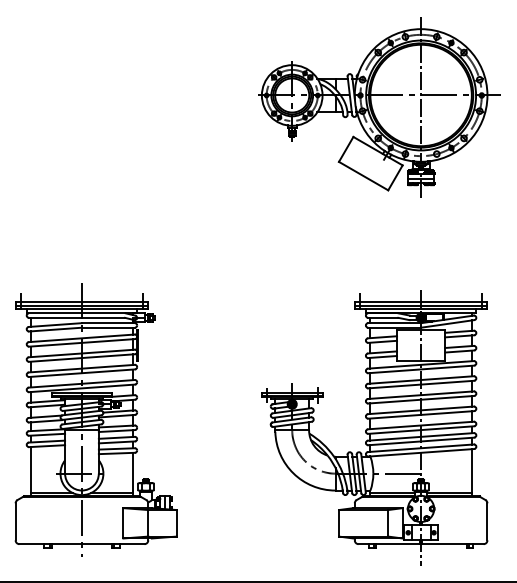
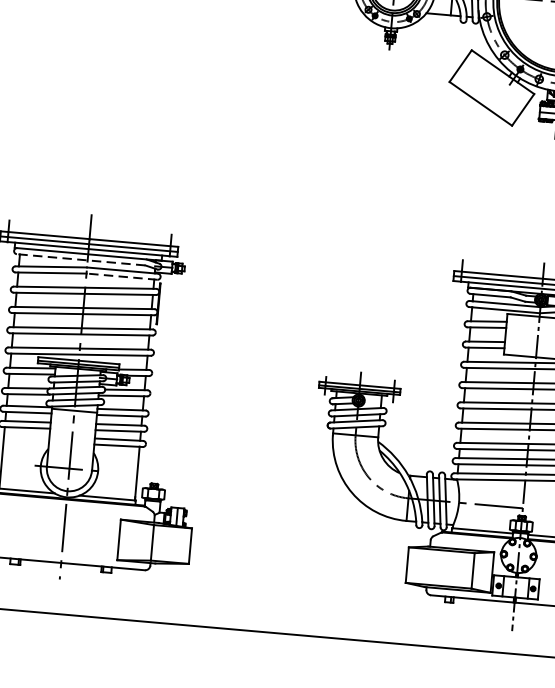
line: (76, 317) -> (80, 259), solid -> dashed
line: (108, 327) -> (122, 276), solid -> dashed

